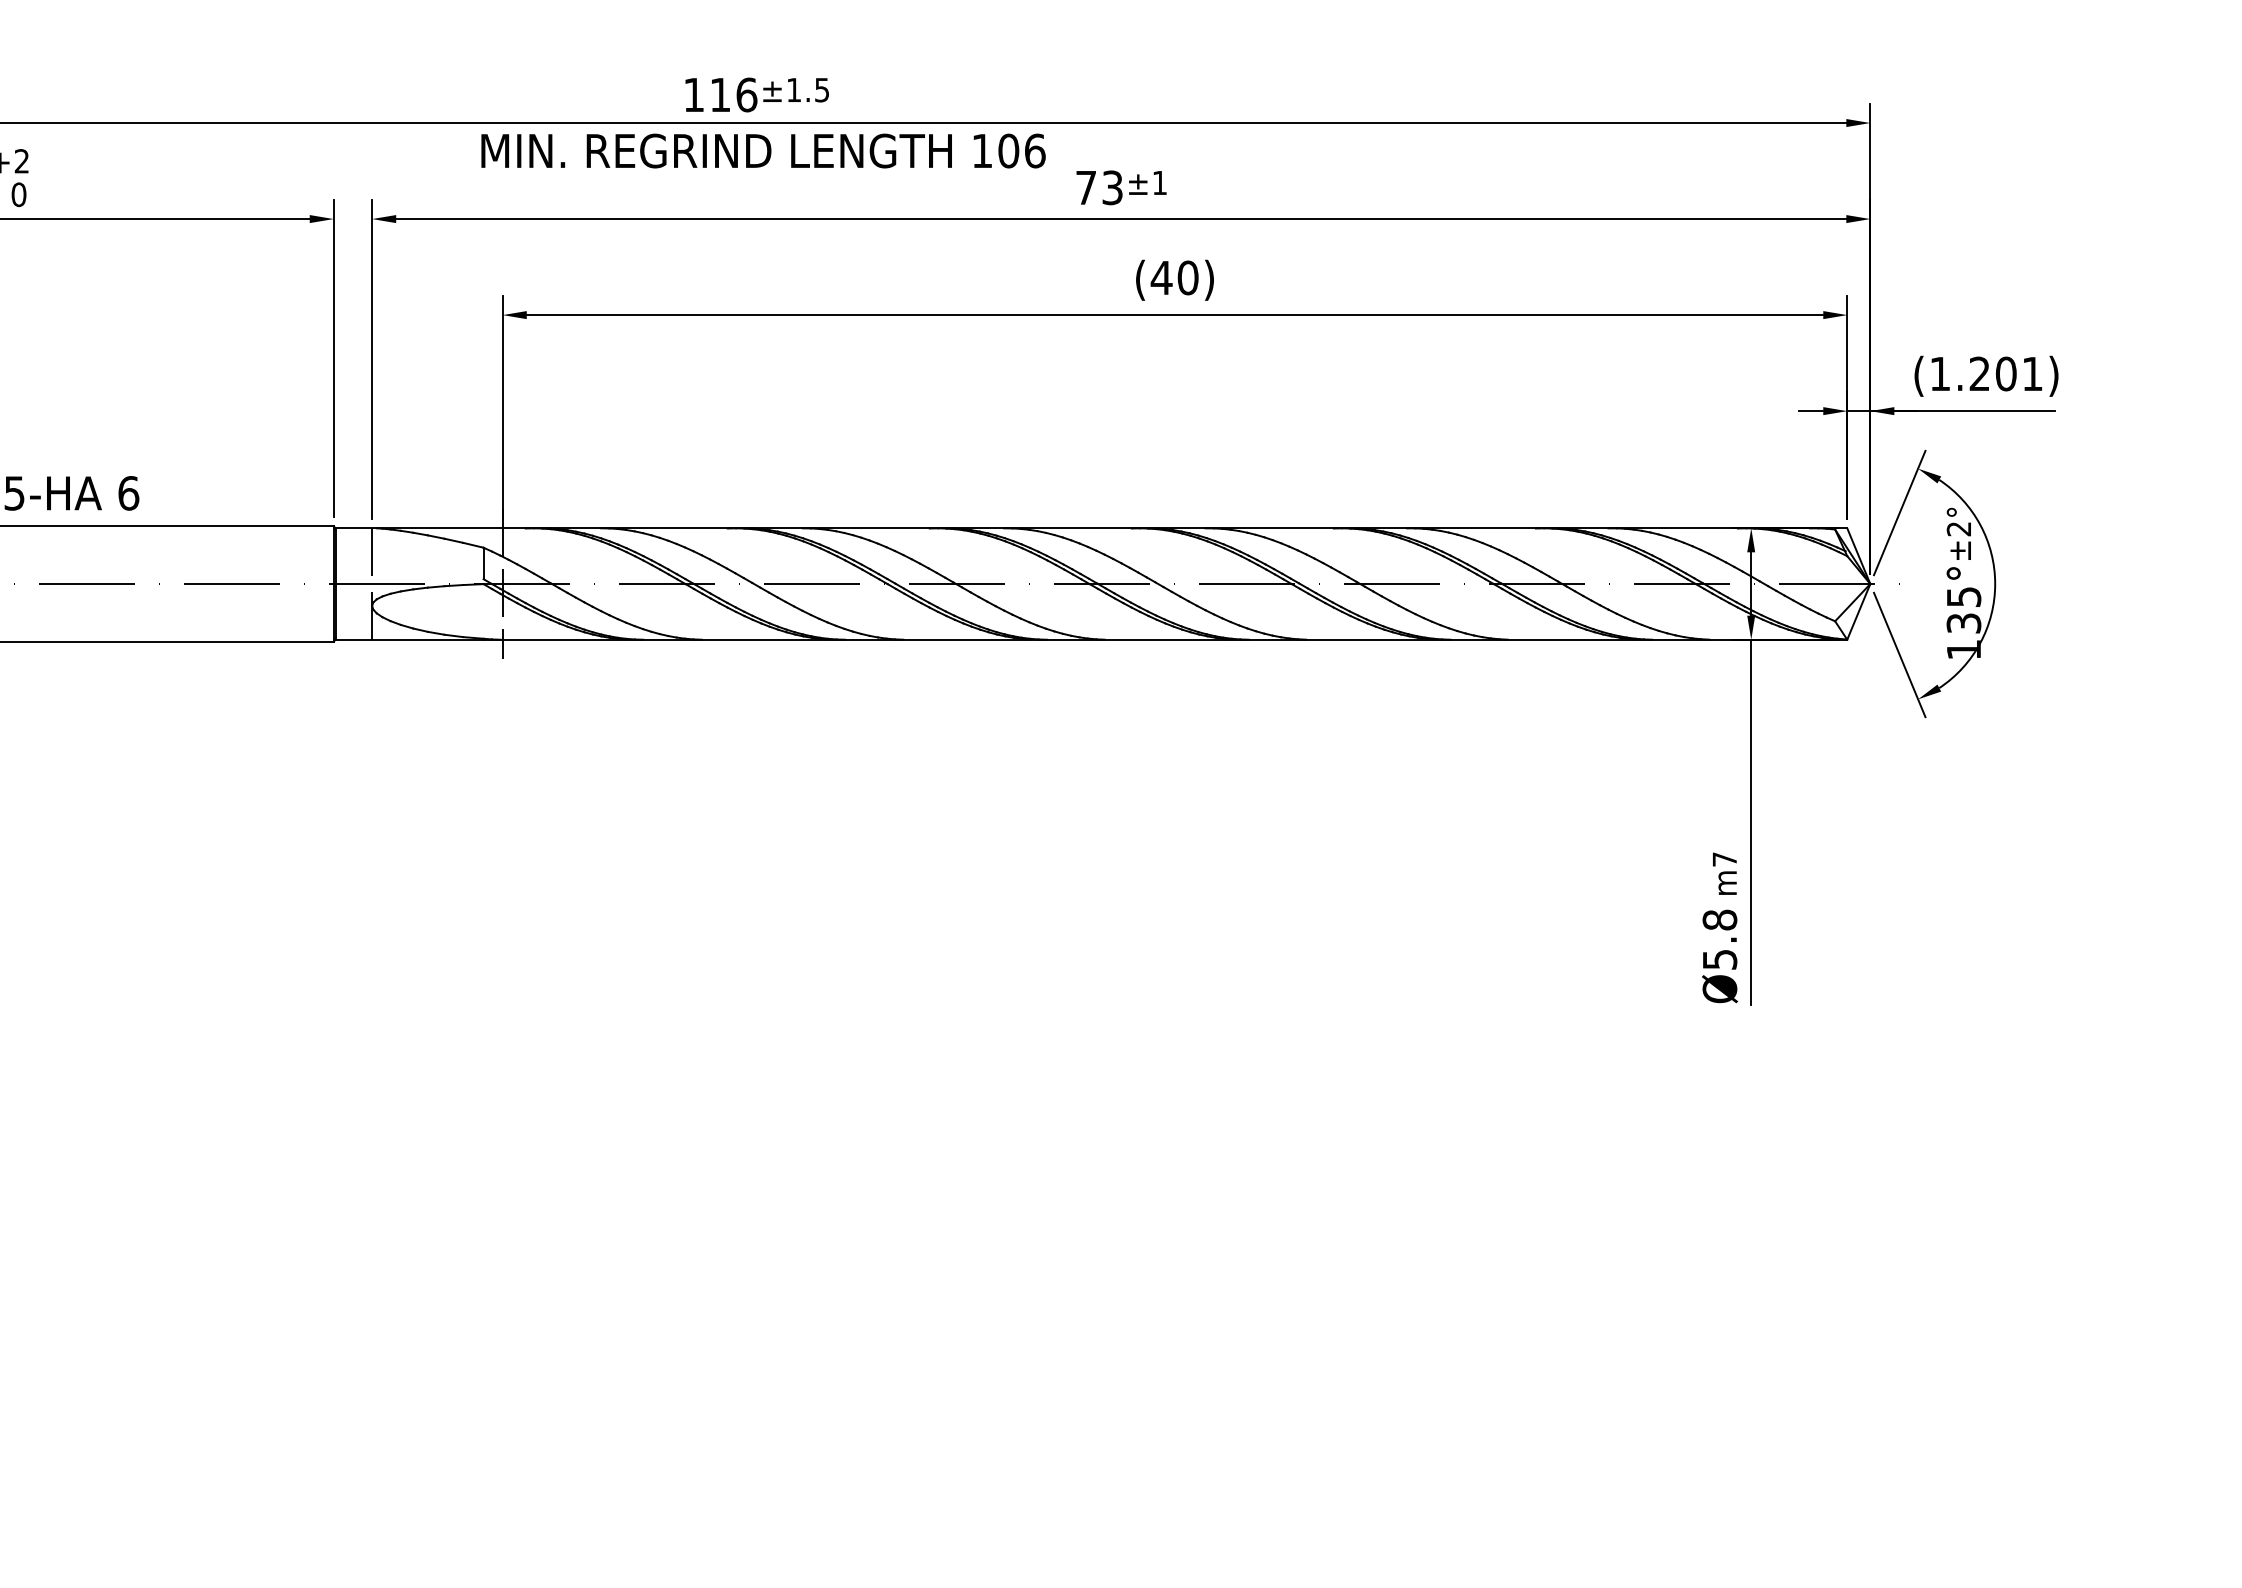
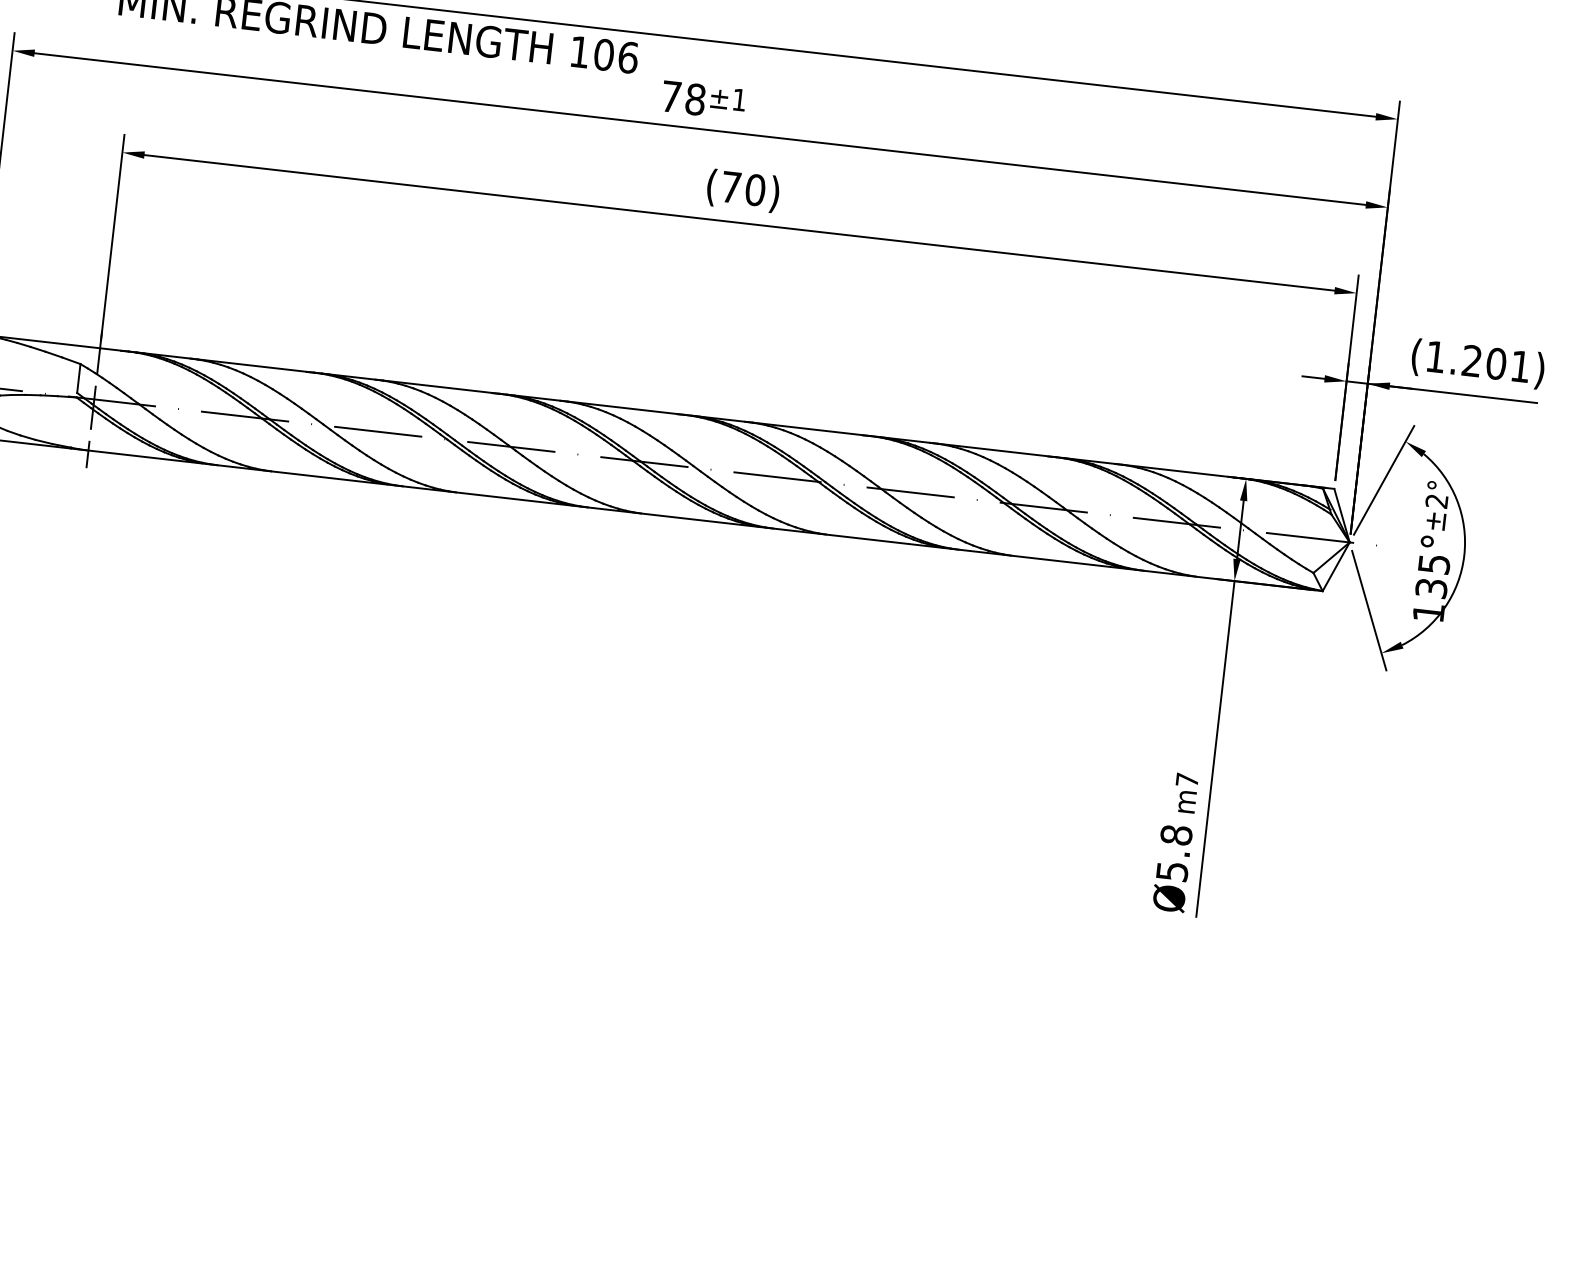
text: (1112, 187) -> (695, 99), 73 -> 78
text: (1161, 277) -> (731, 186), (40) -> (70)

